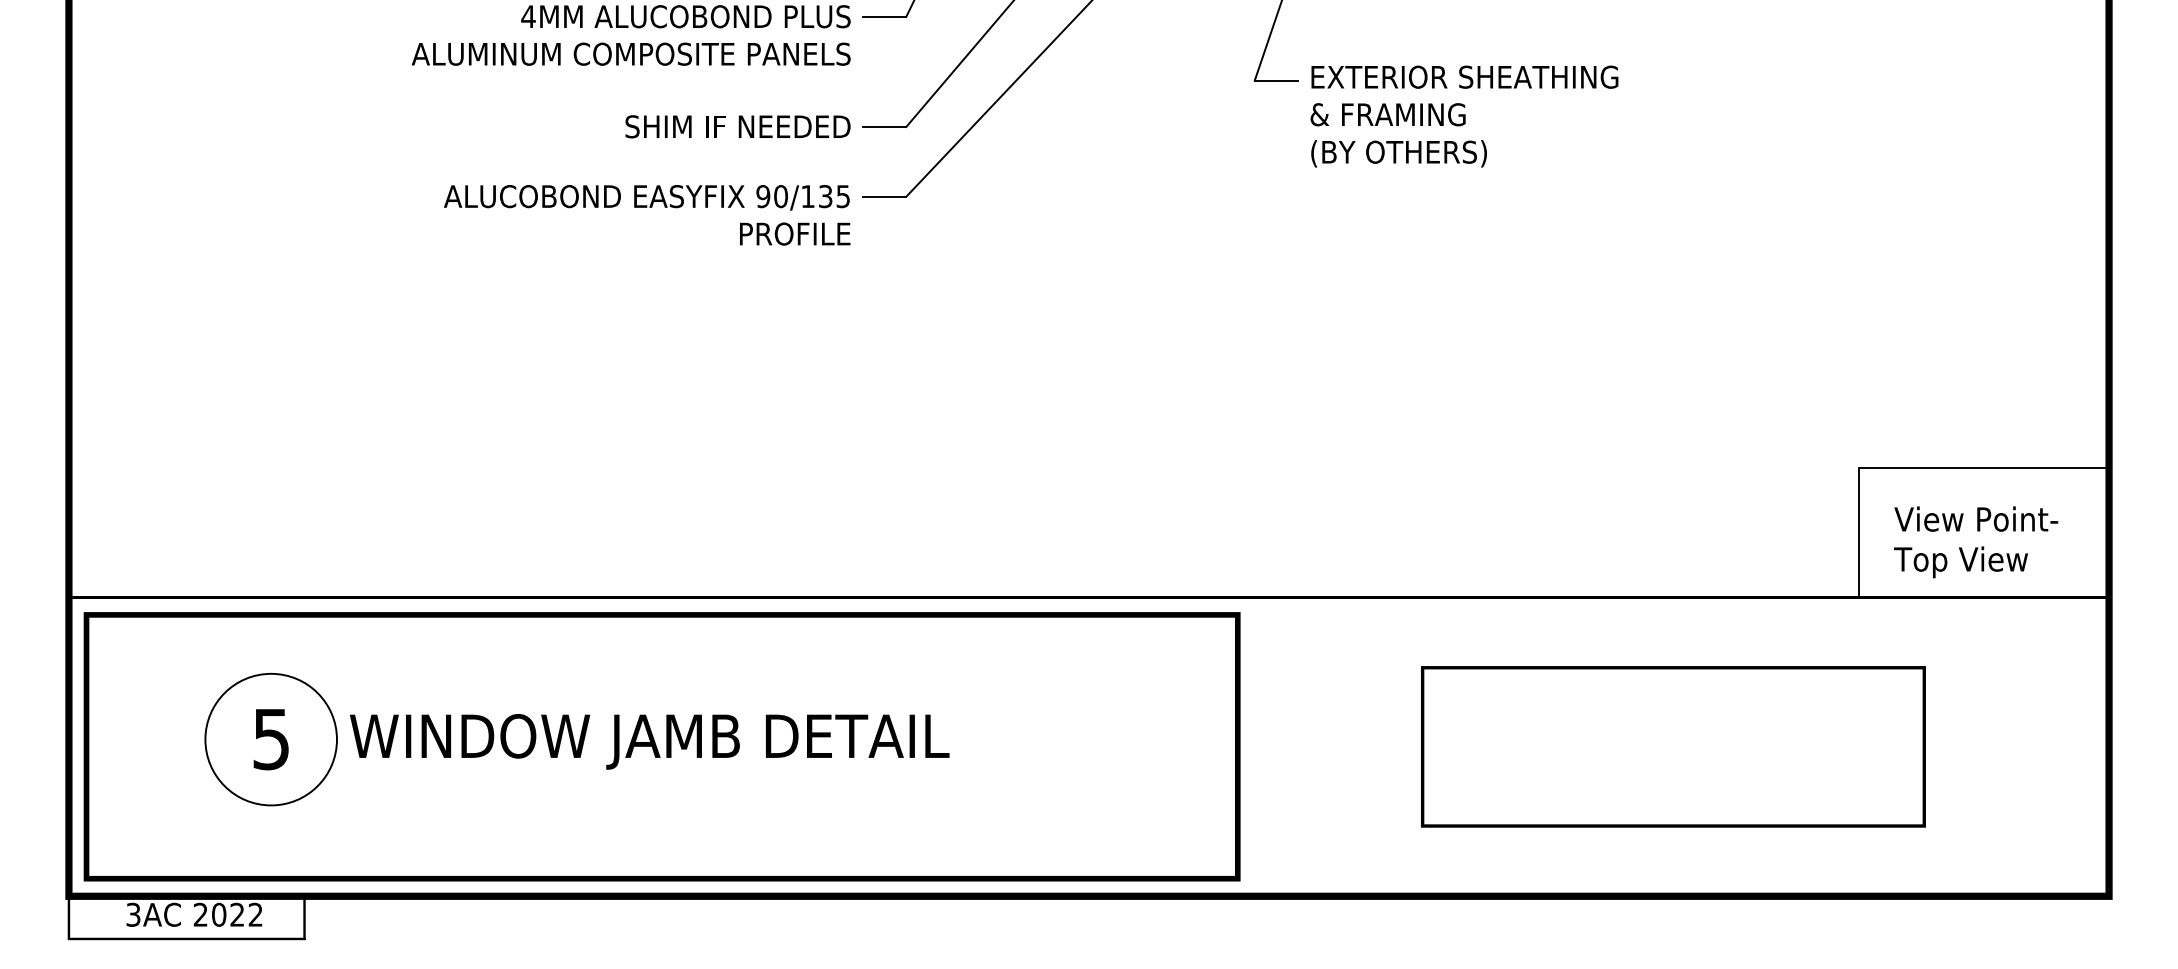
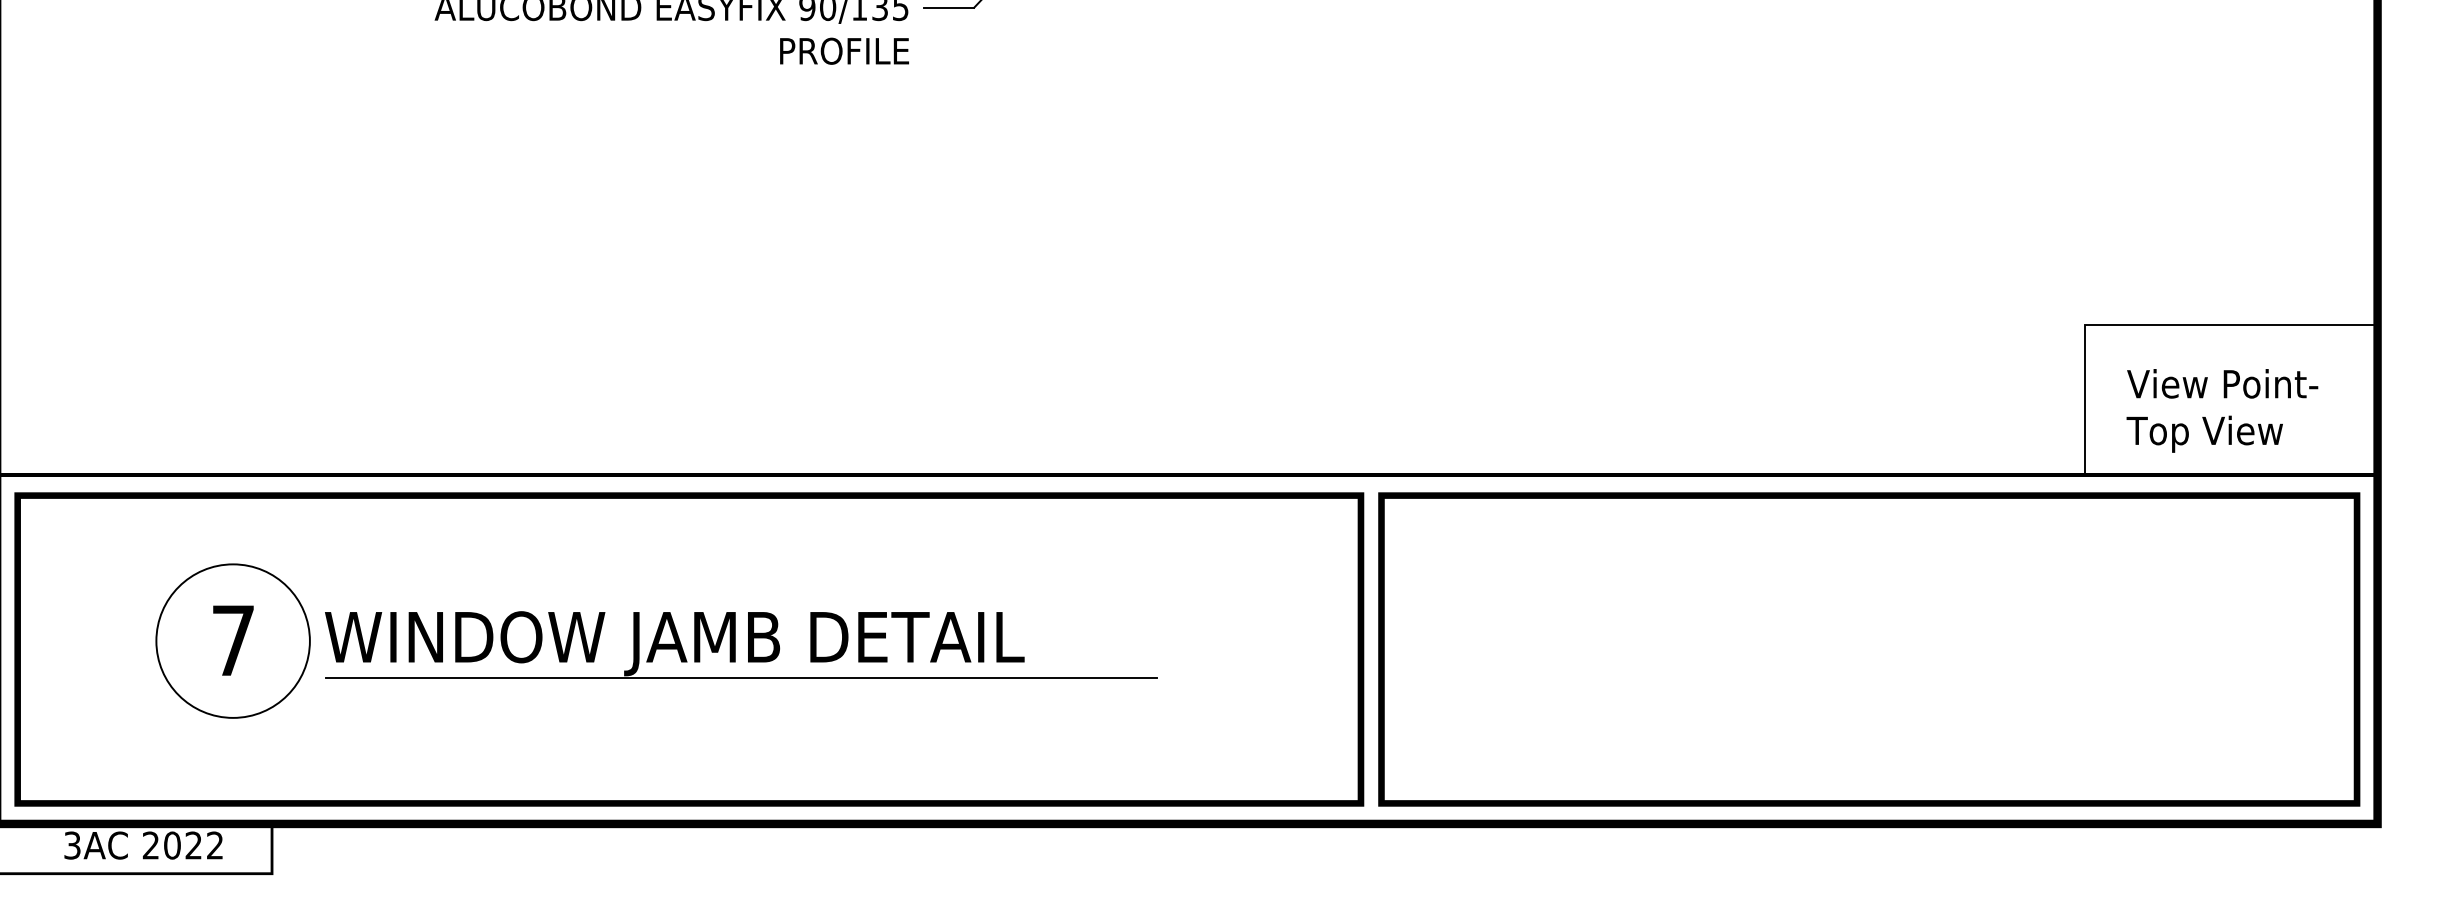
text: (270, 739) -> (232, 640), 5 -> 7
part: (1673, 746) -> (1869, 649), size x1.67
line: (706, 771) -> (741, 678), added

